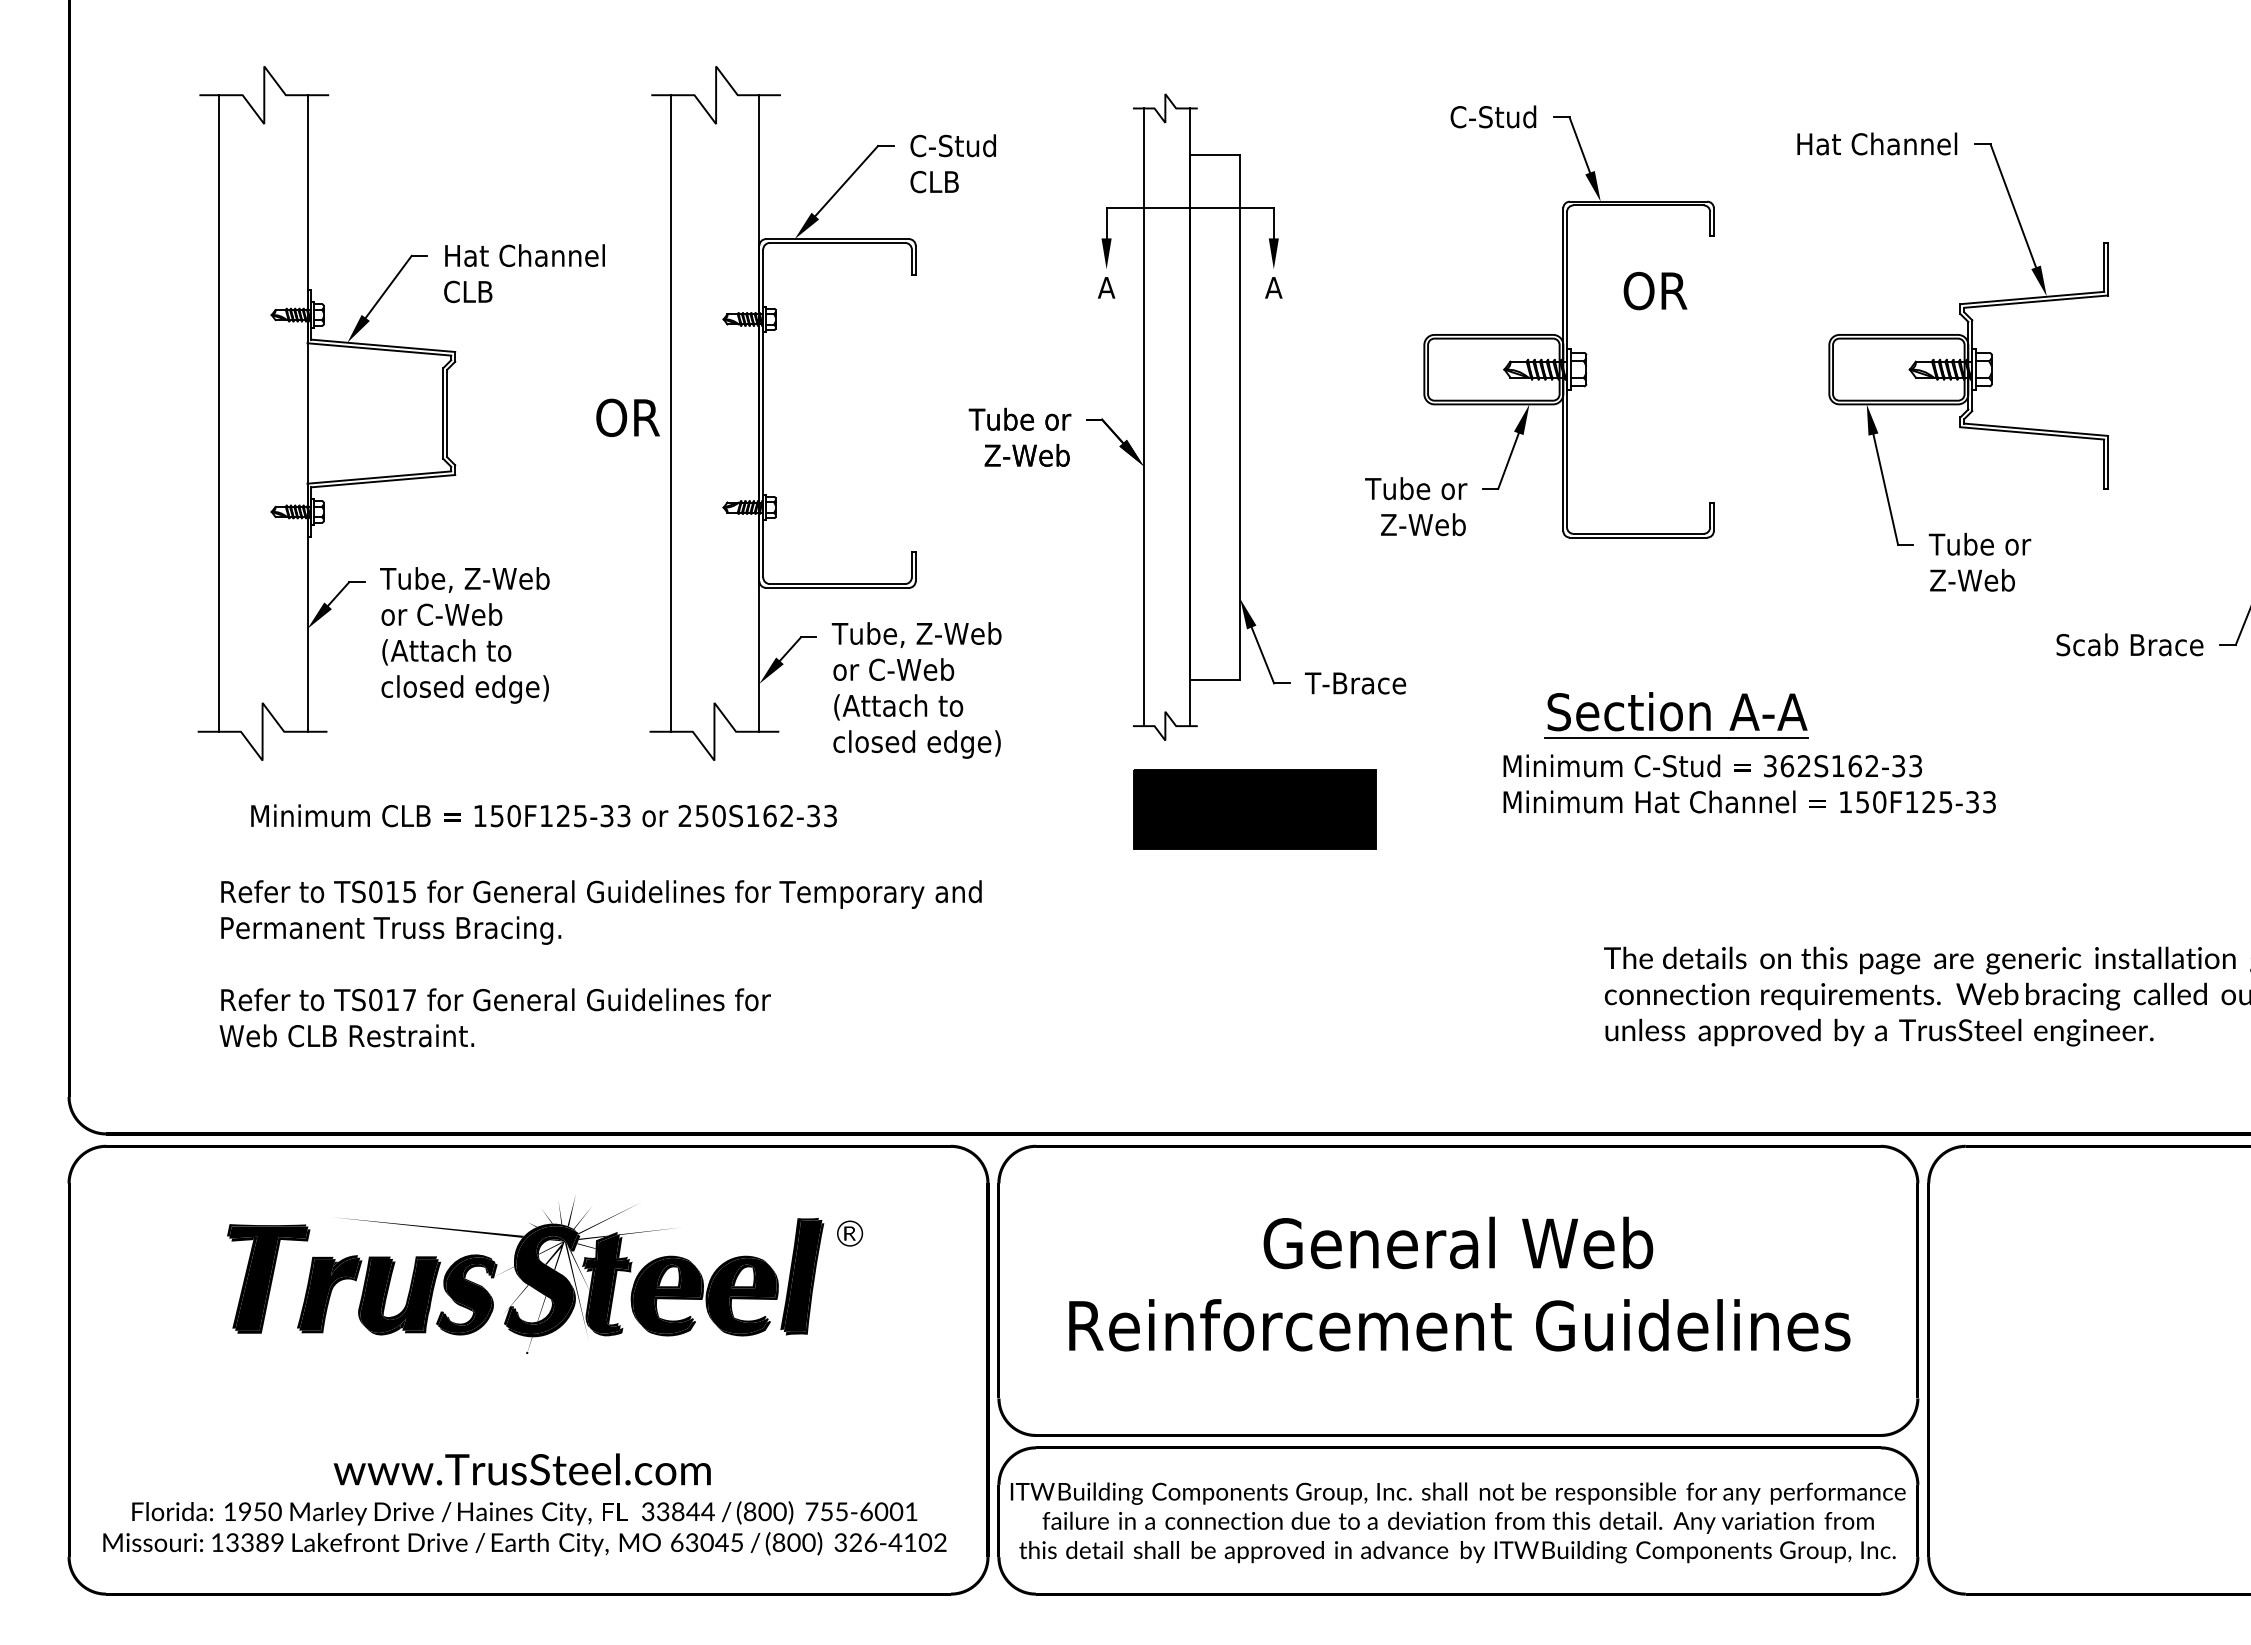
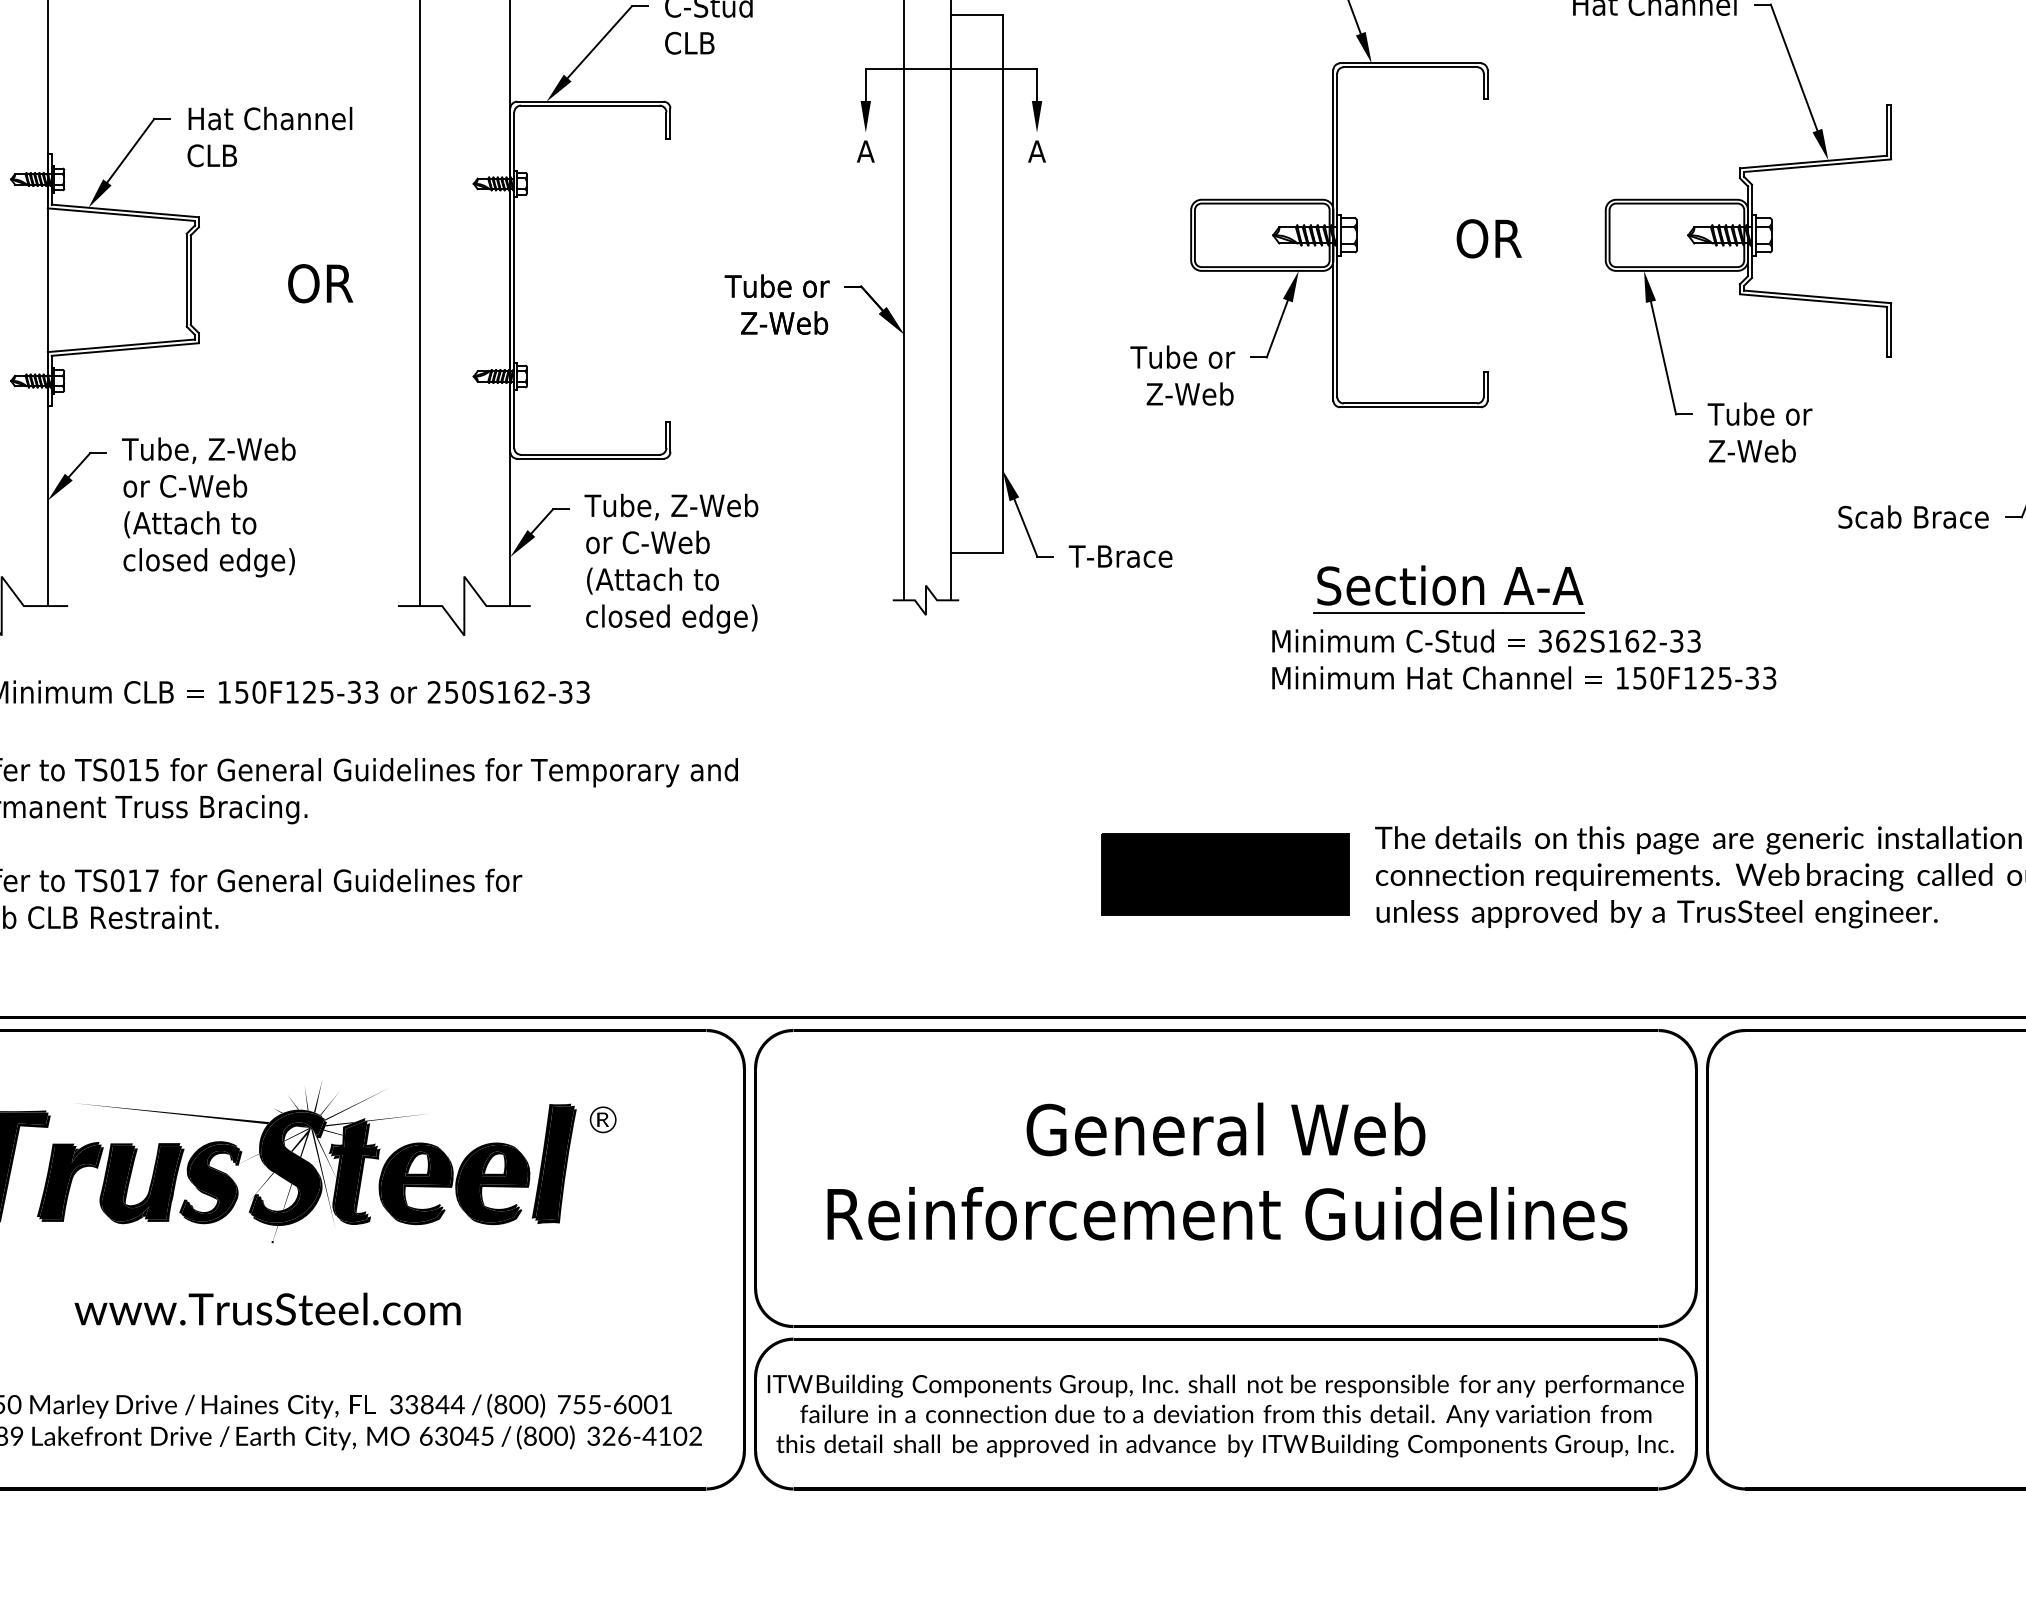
text: (1655, 290) -> (1489, 238), moved
text: (627, 417) -> (320, 283), moved
part: (1254, 809) -> (1225, 875), moved
text: (521, 1469) -> (266, 1309), moved

